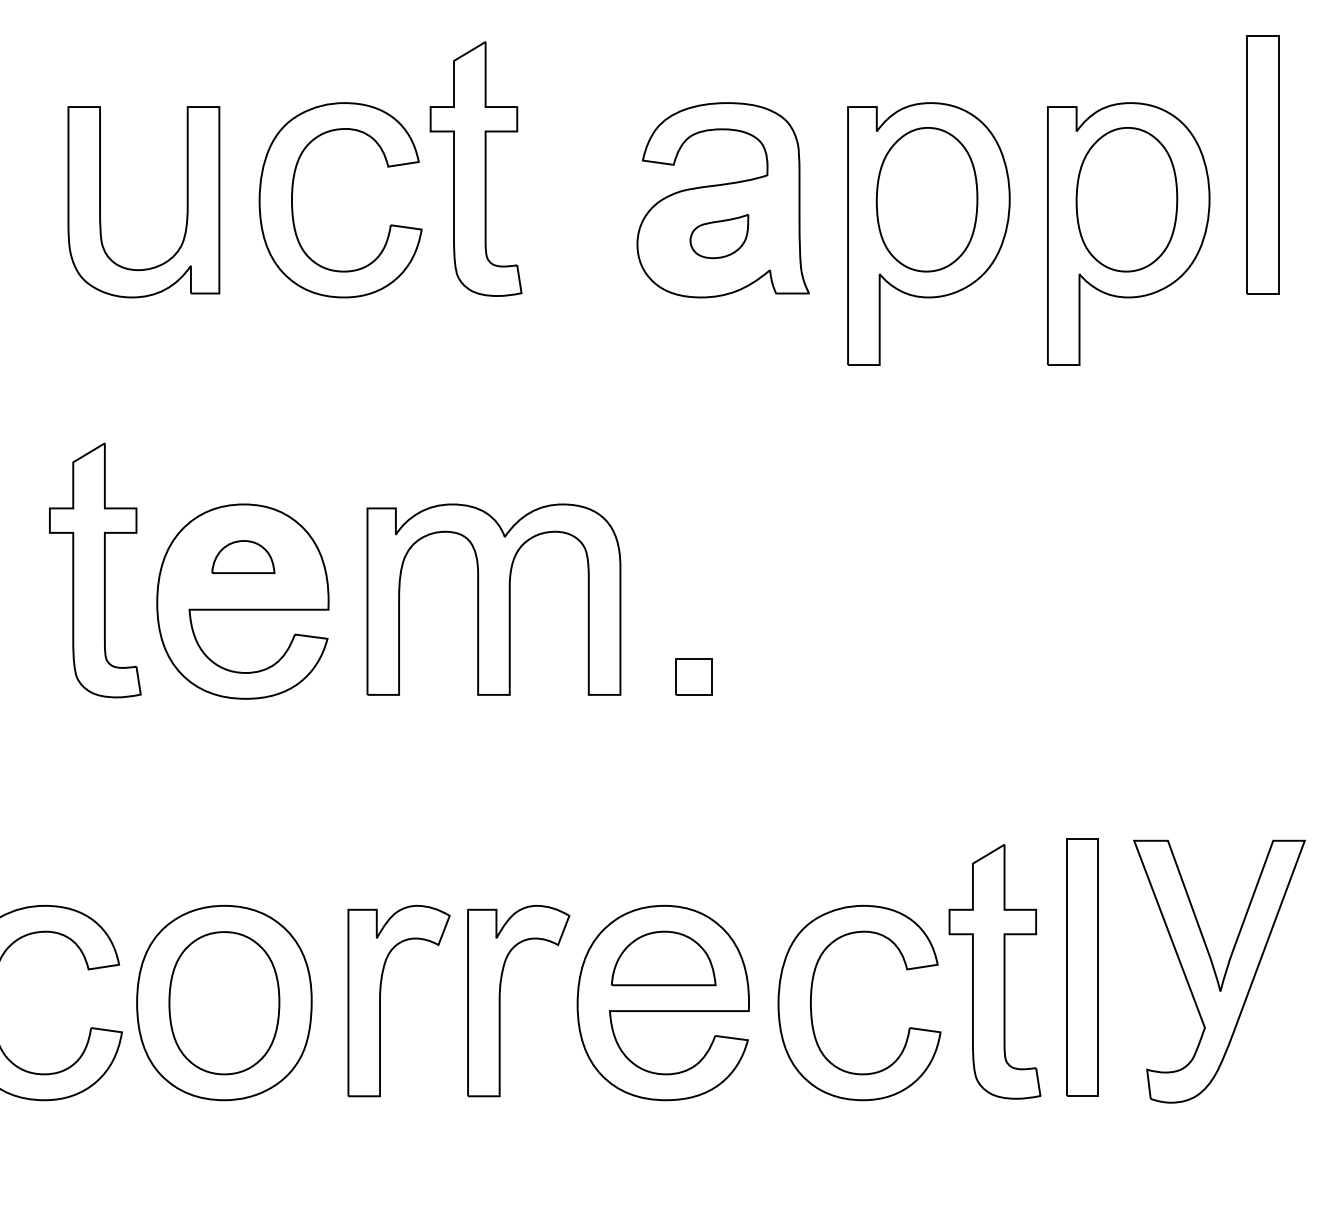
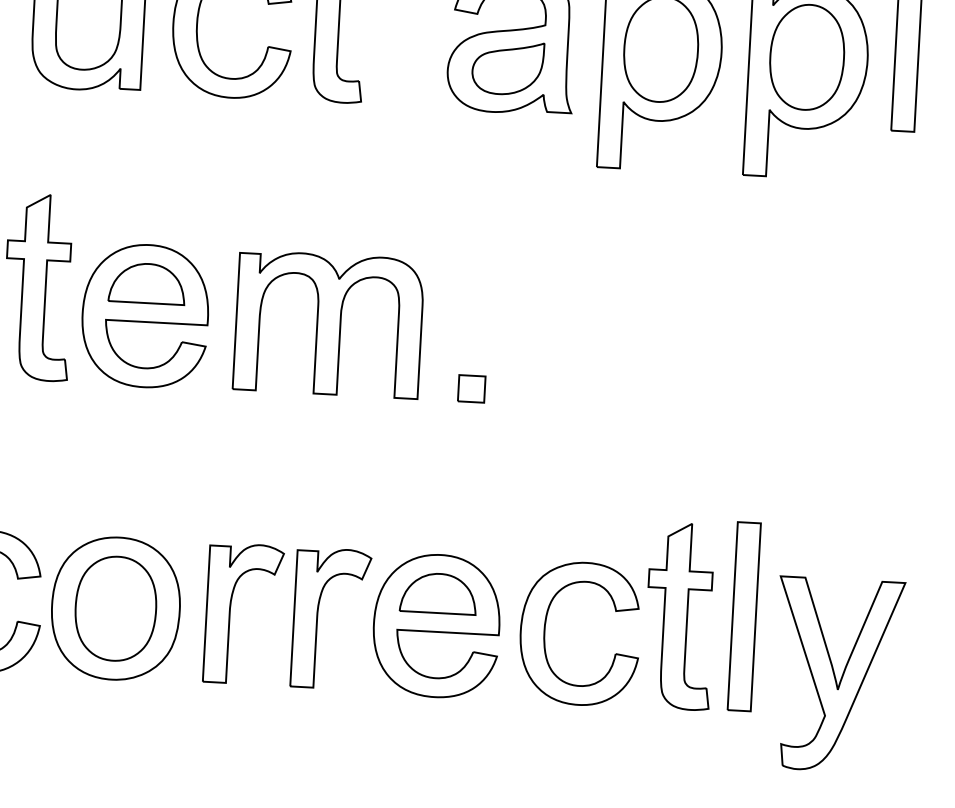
part: (719, 236) -> (508, 68), size x1.67
part: (243, 556) -> (147, 283), size x1.67
part: (1219, 971) -> (837, 675), moved

